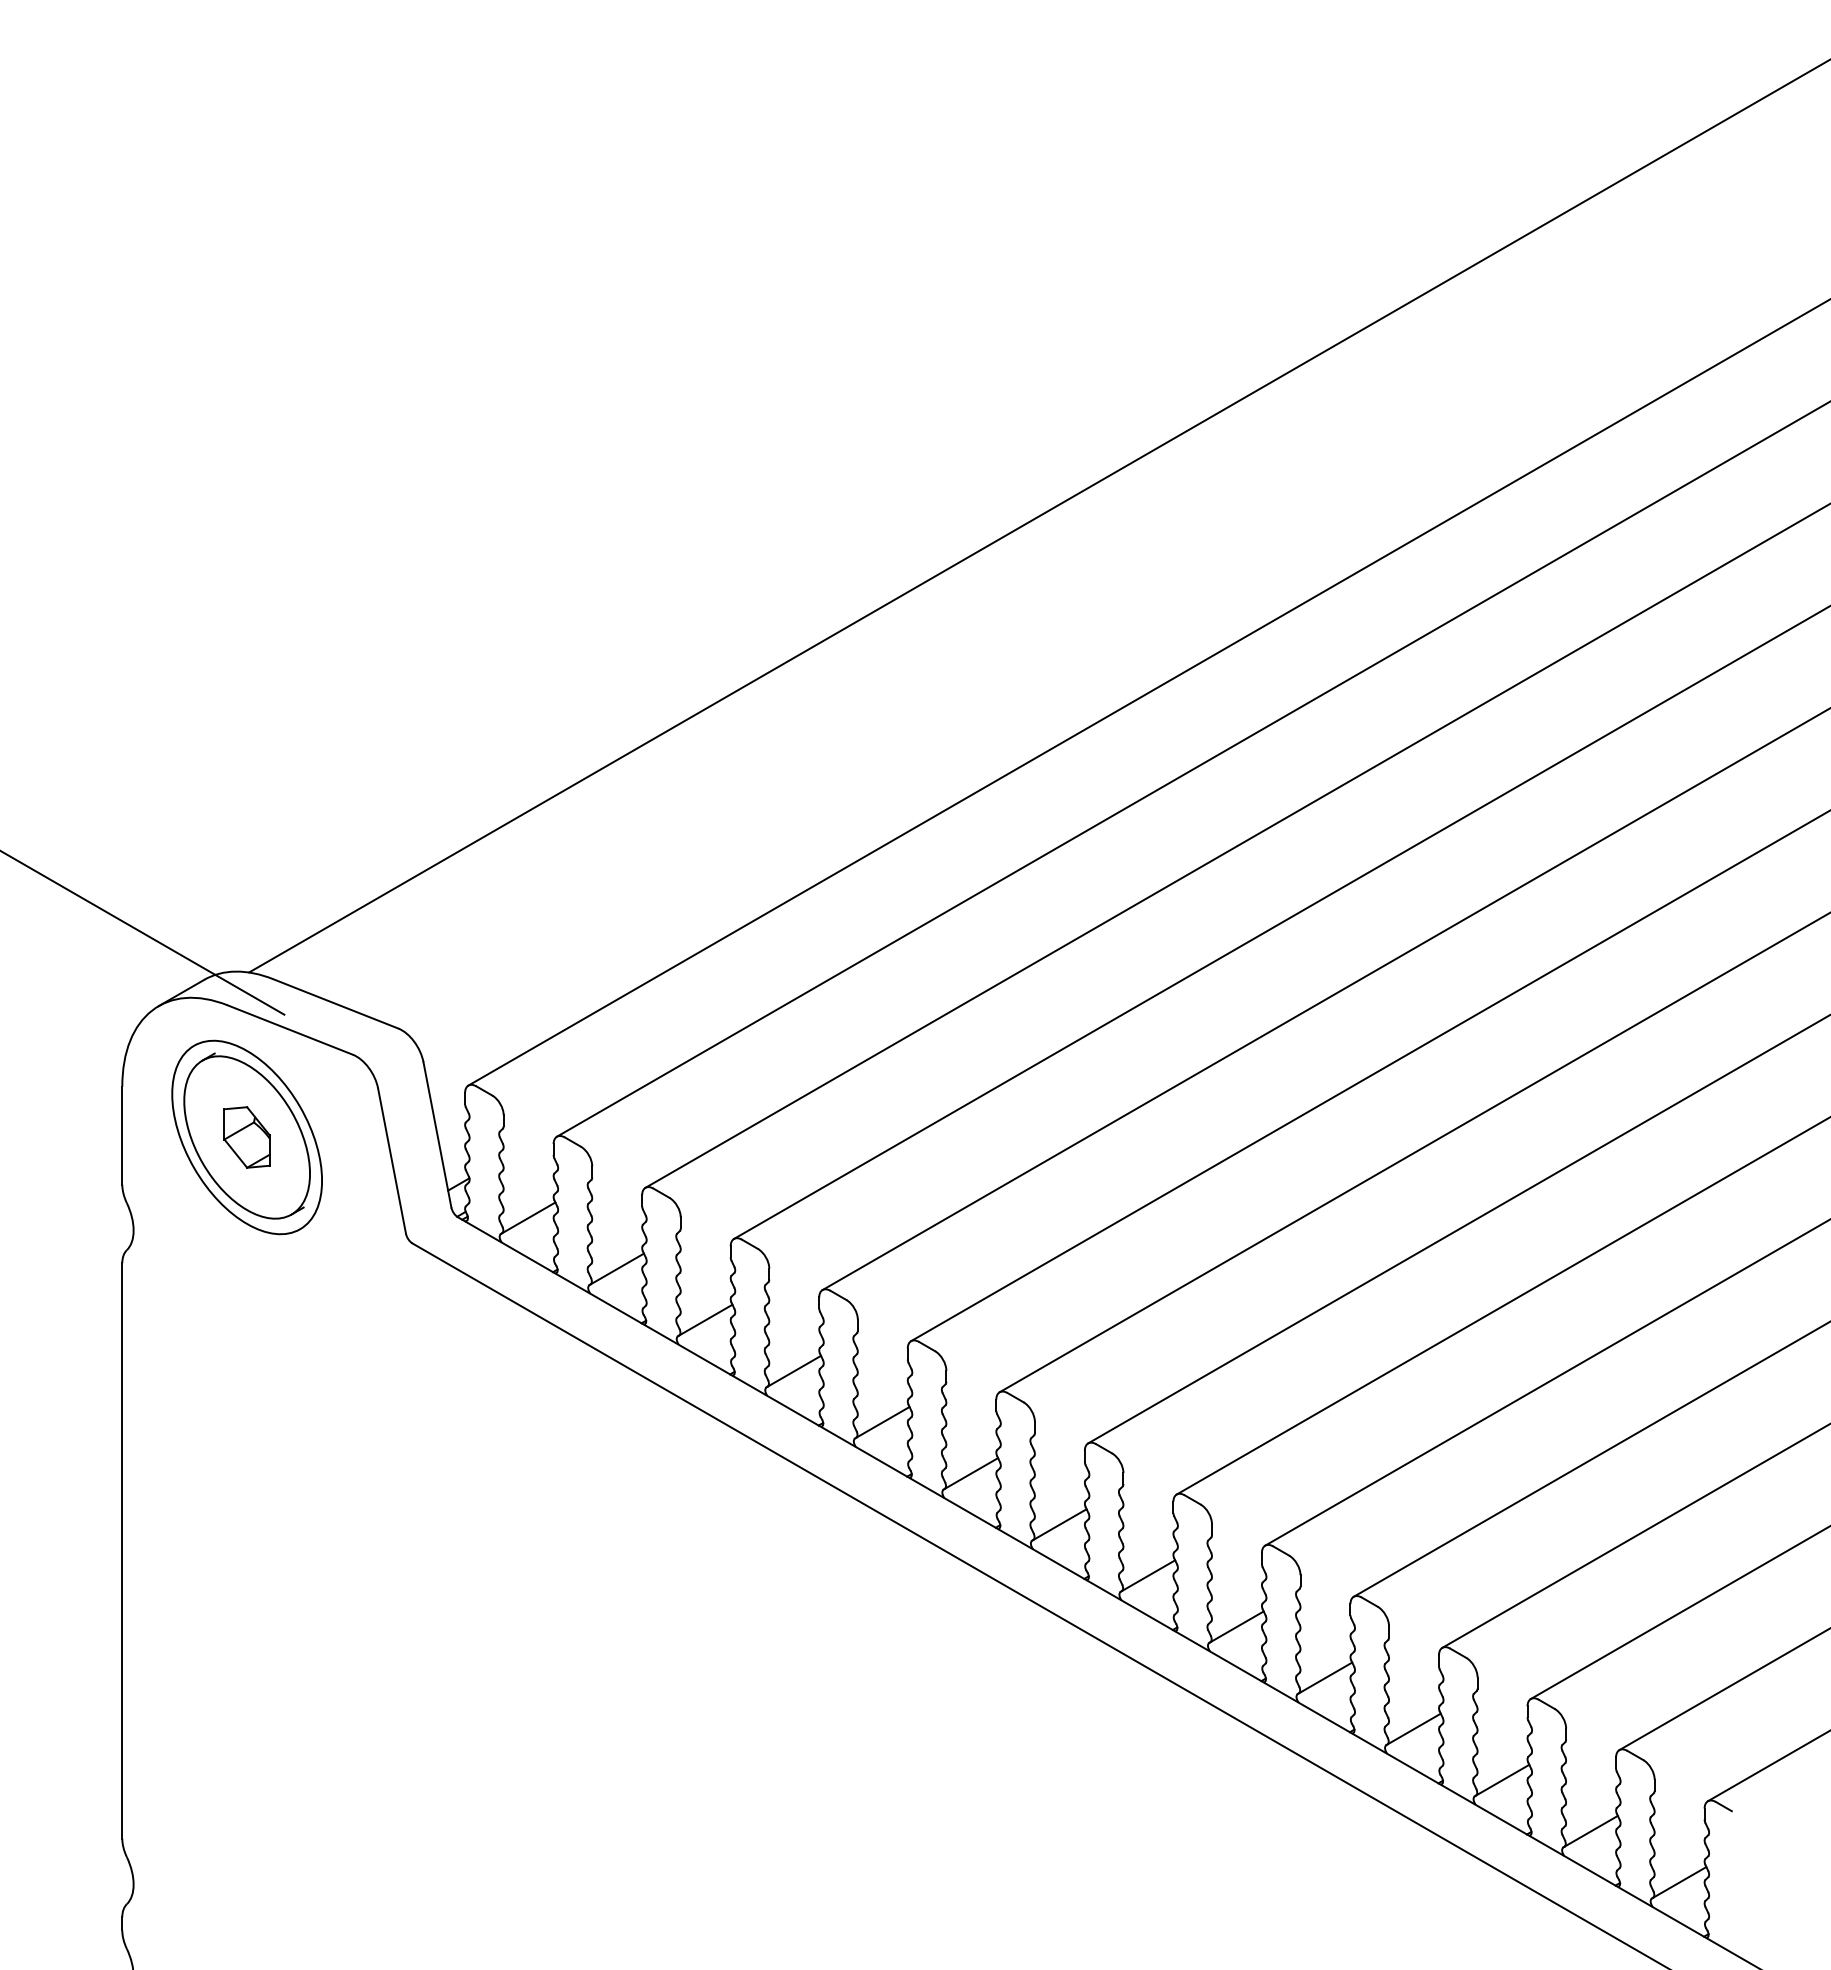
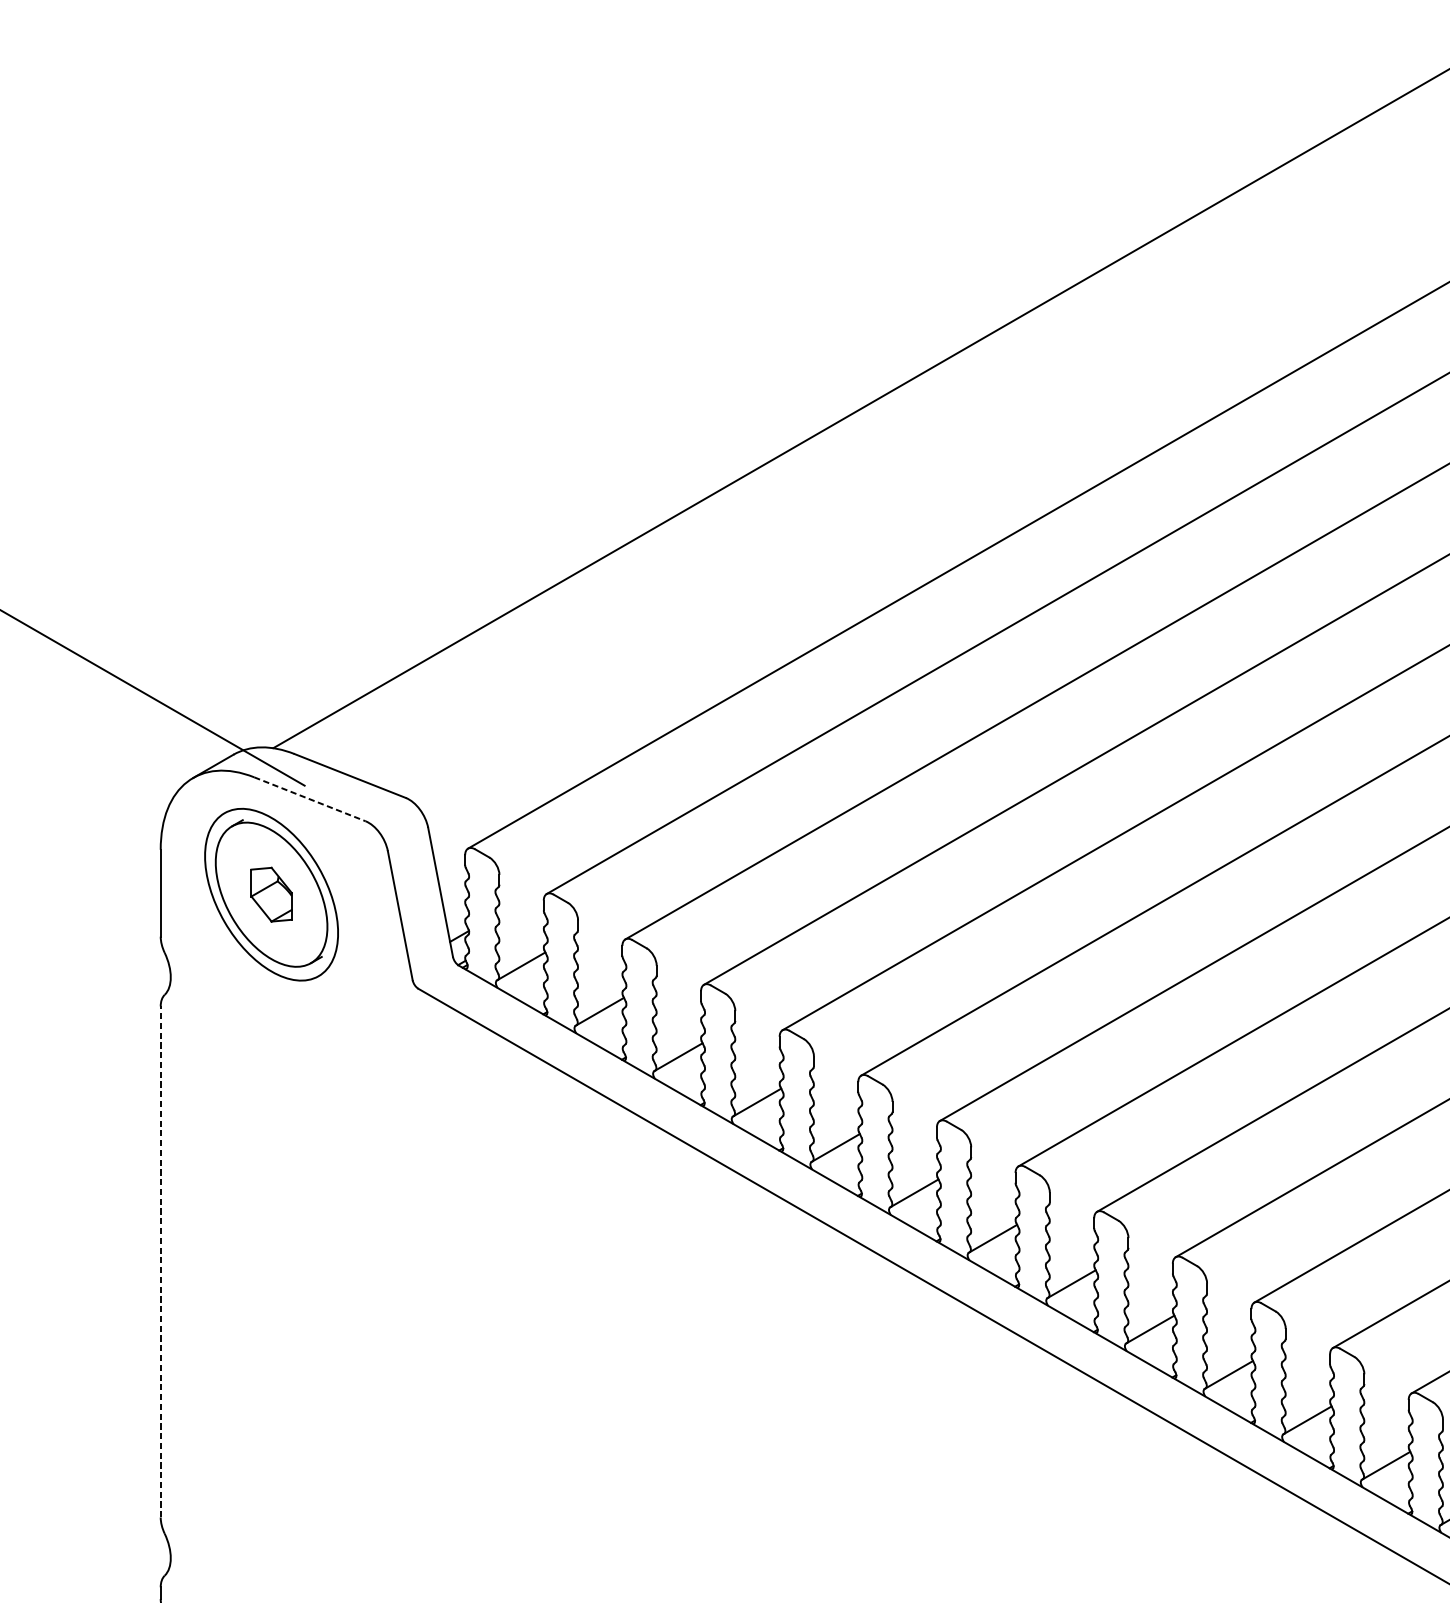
line: (290, 1030) -> (310, 799), solid -> dashed
line: (122, 1551) -> (160, 1262), solid -> dashed

